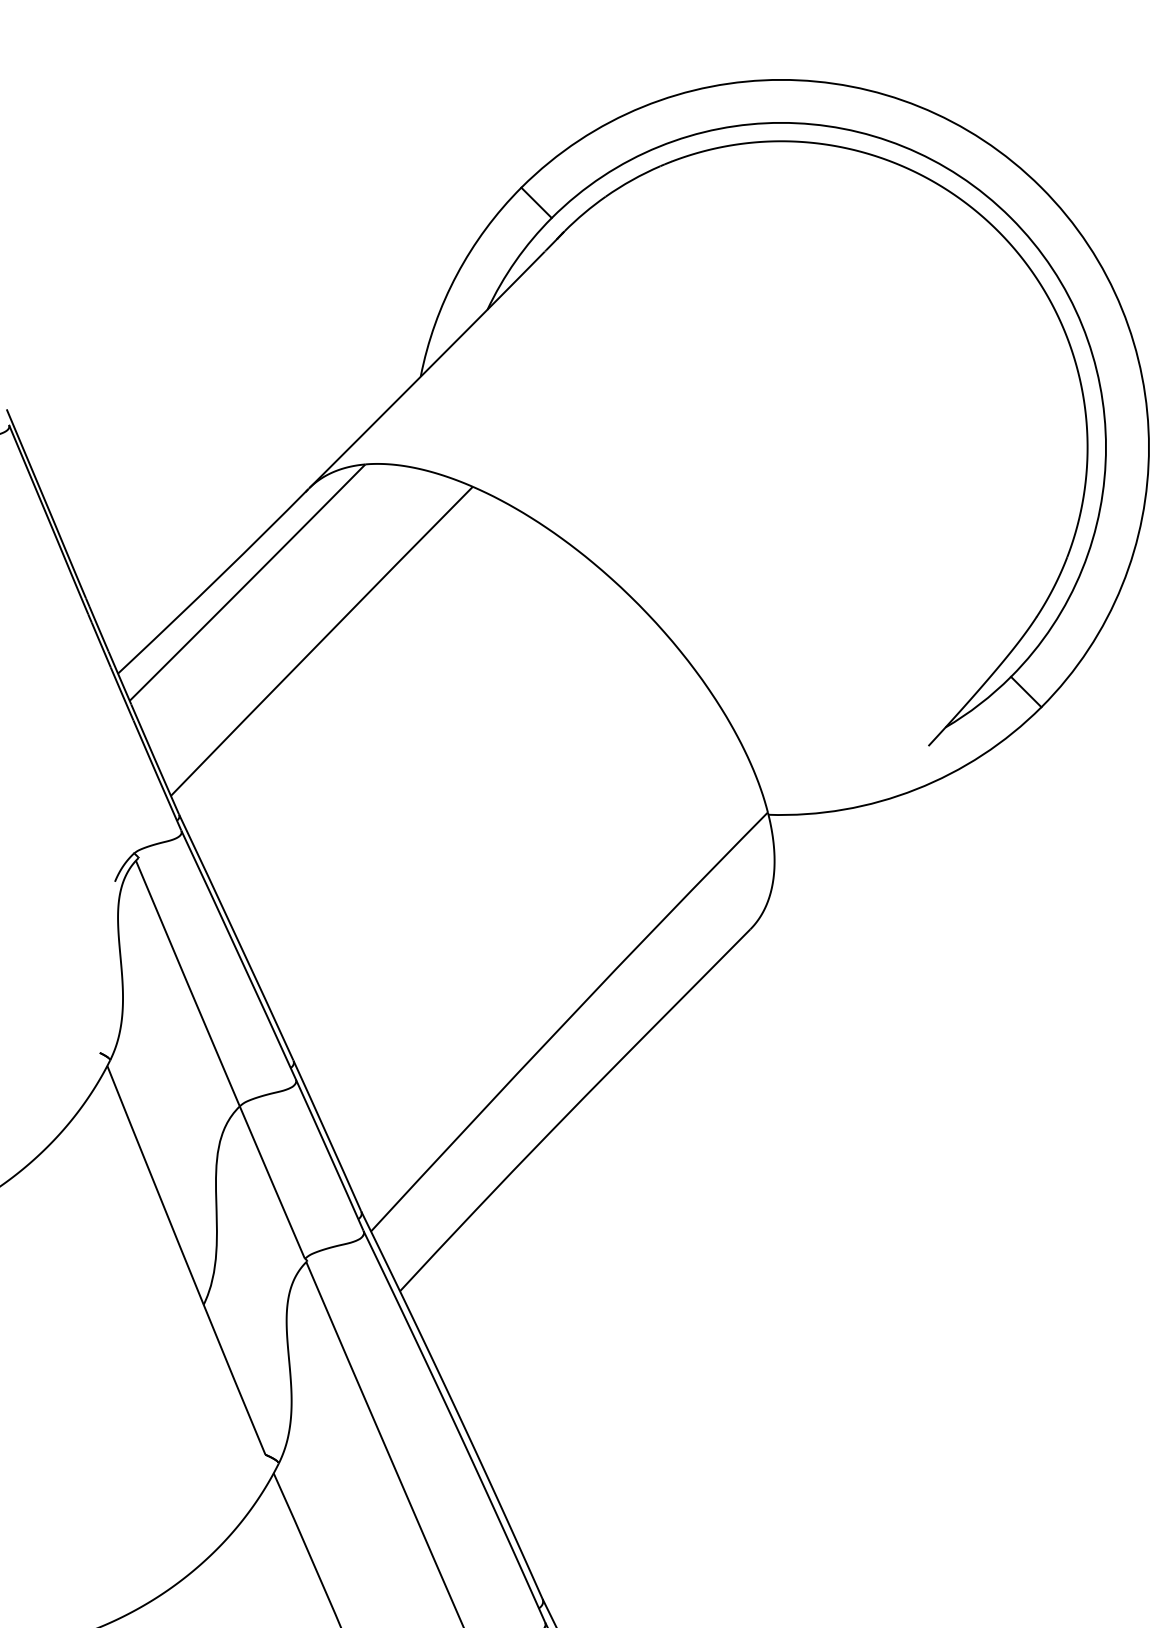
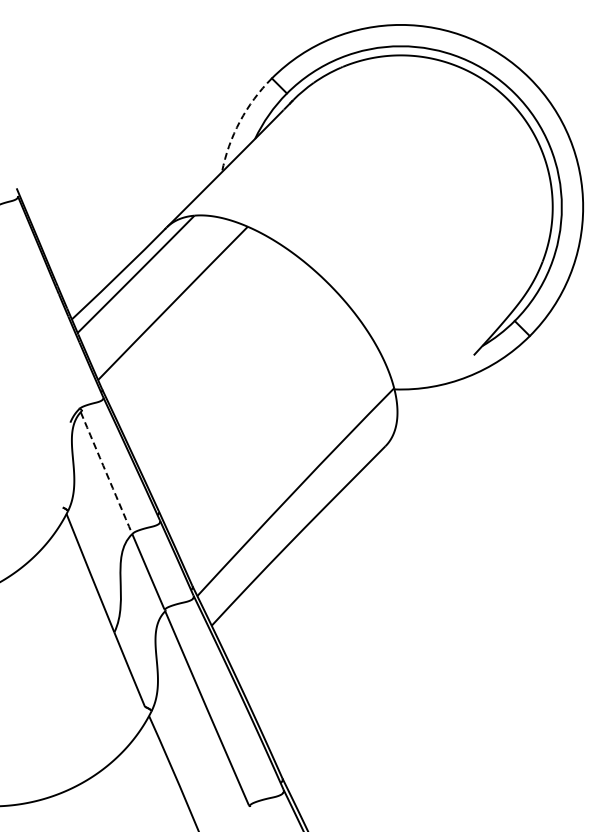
arc: (456, 274) -> (239, 121), solid -> dashed
arc: (187, 984) -> (106, 473), solid -> dashed

